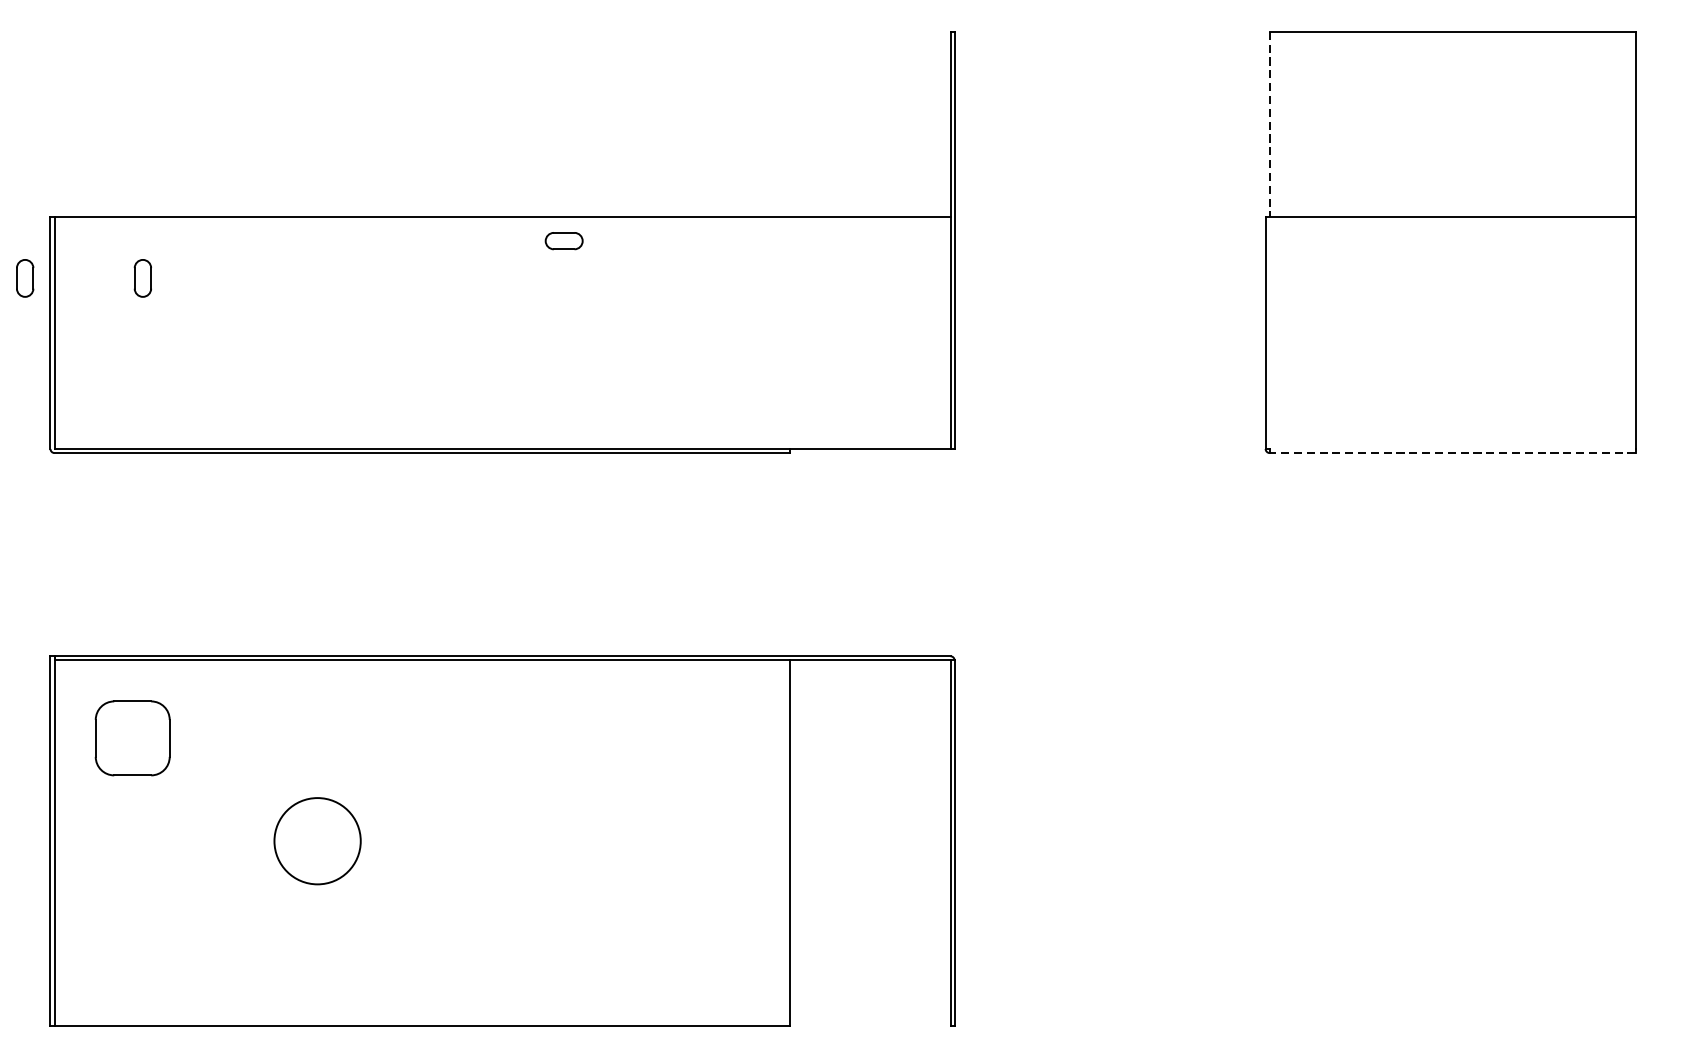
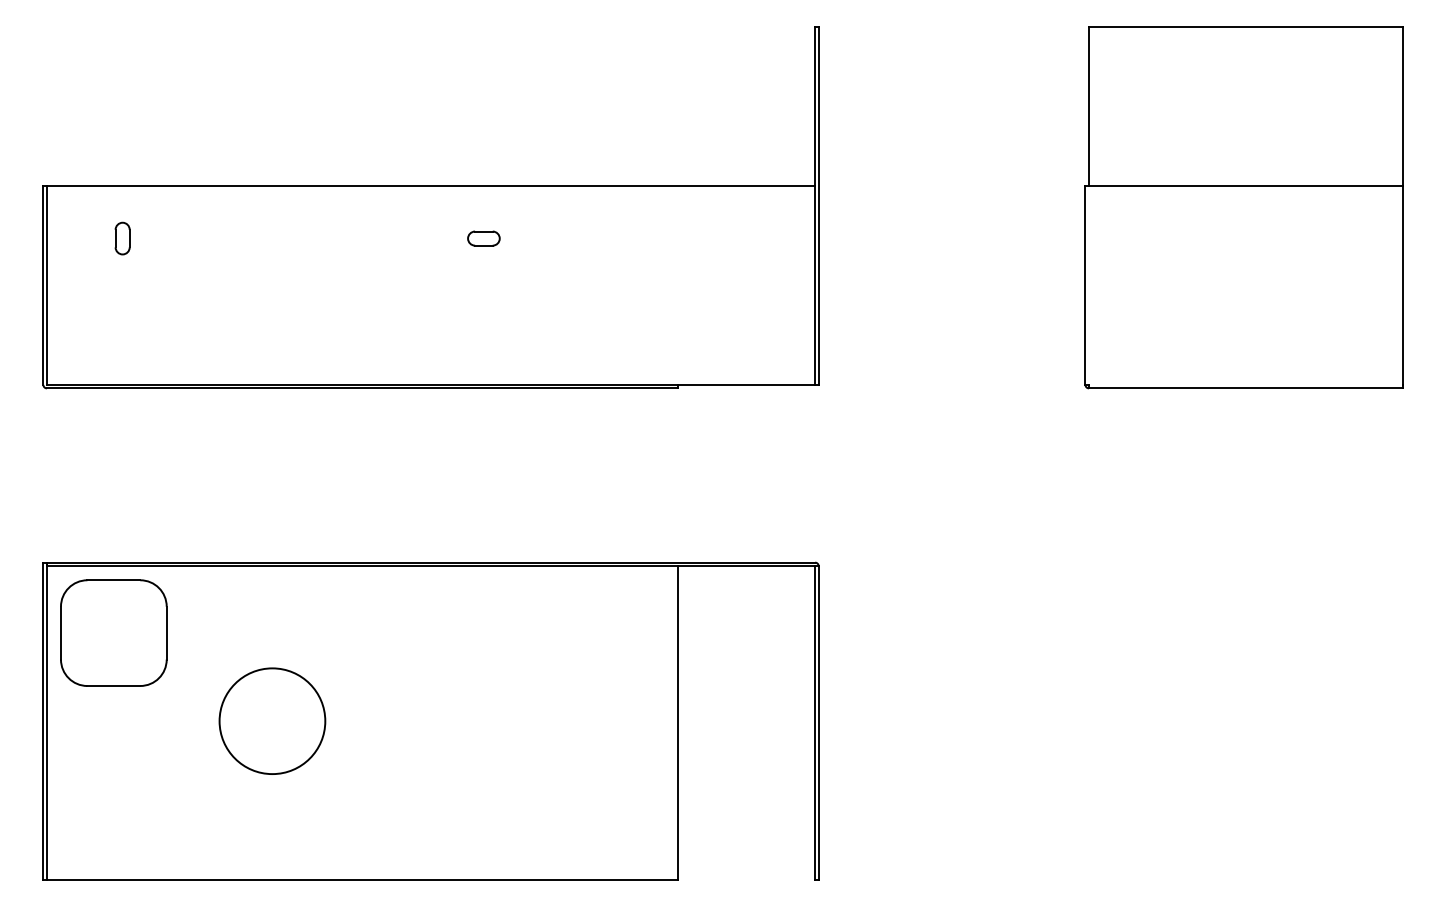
line: (1269, 124) -> (1088, 106), dashed -> solid
part: (563, 240) -> (483, 238), moved
part: (24, 278) -> (21, 238), removed
line: (1452, 453) -> (1245, 388), dashed -> solid
part: (132, 737) -> (113, 632), size x1.67
circle: (317, 841) -> (272, 721), size x1.43

